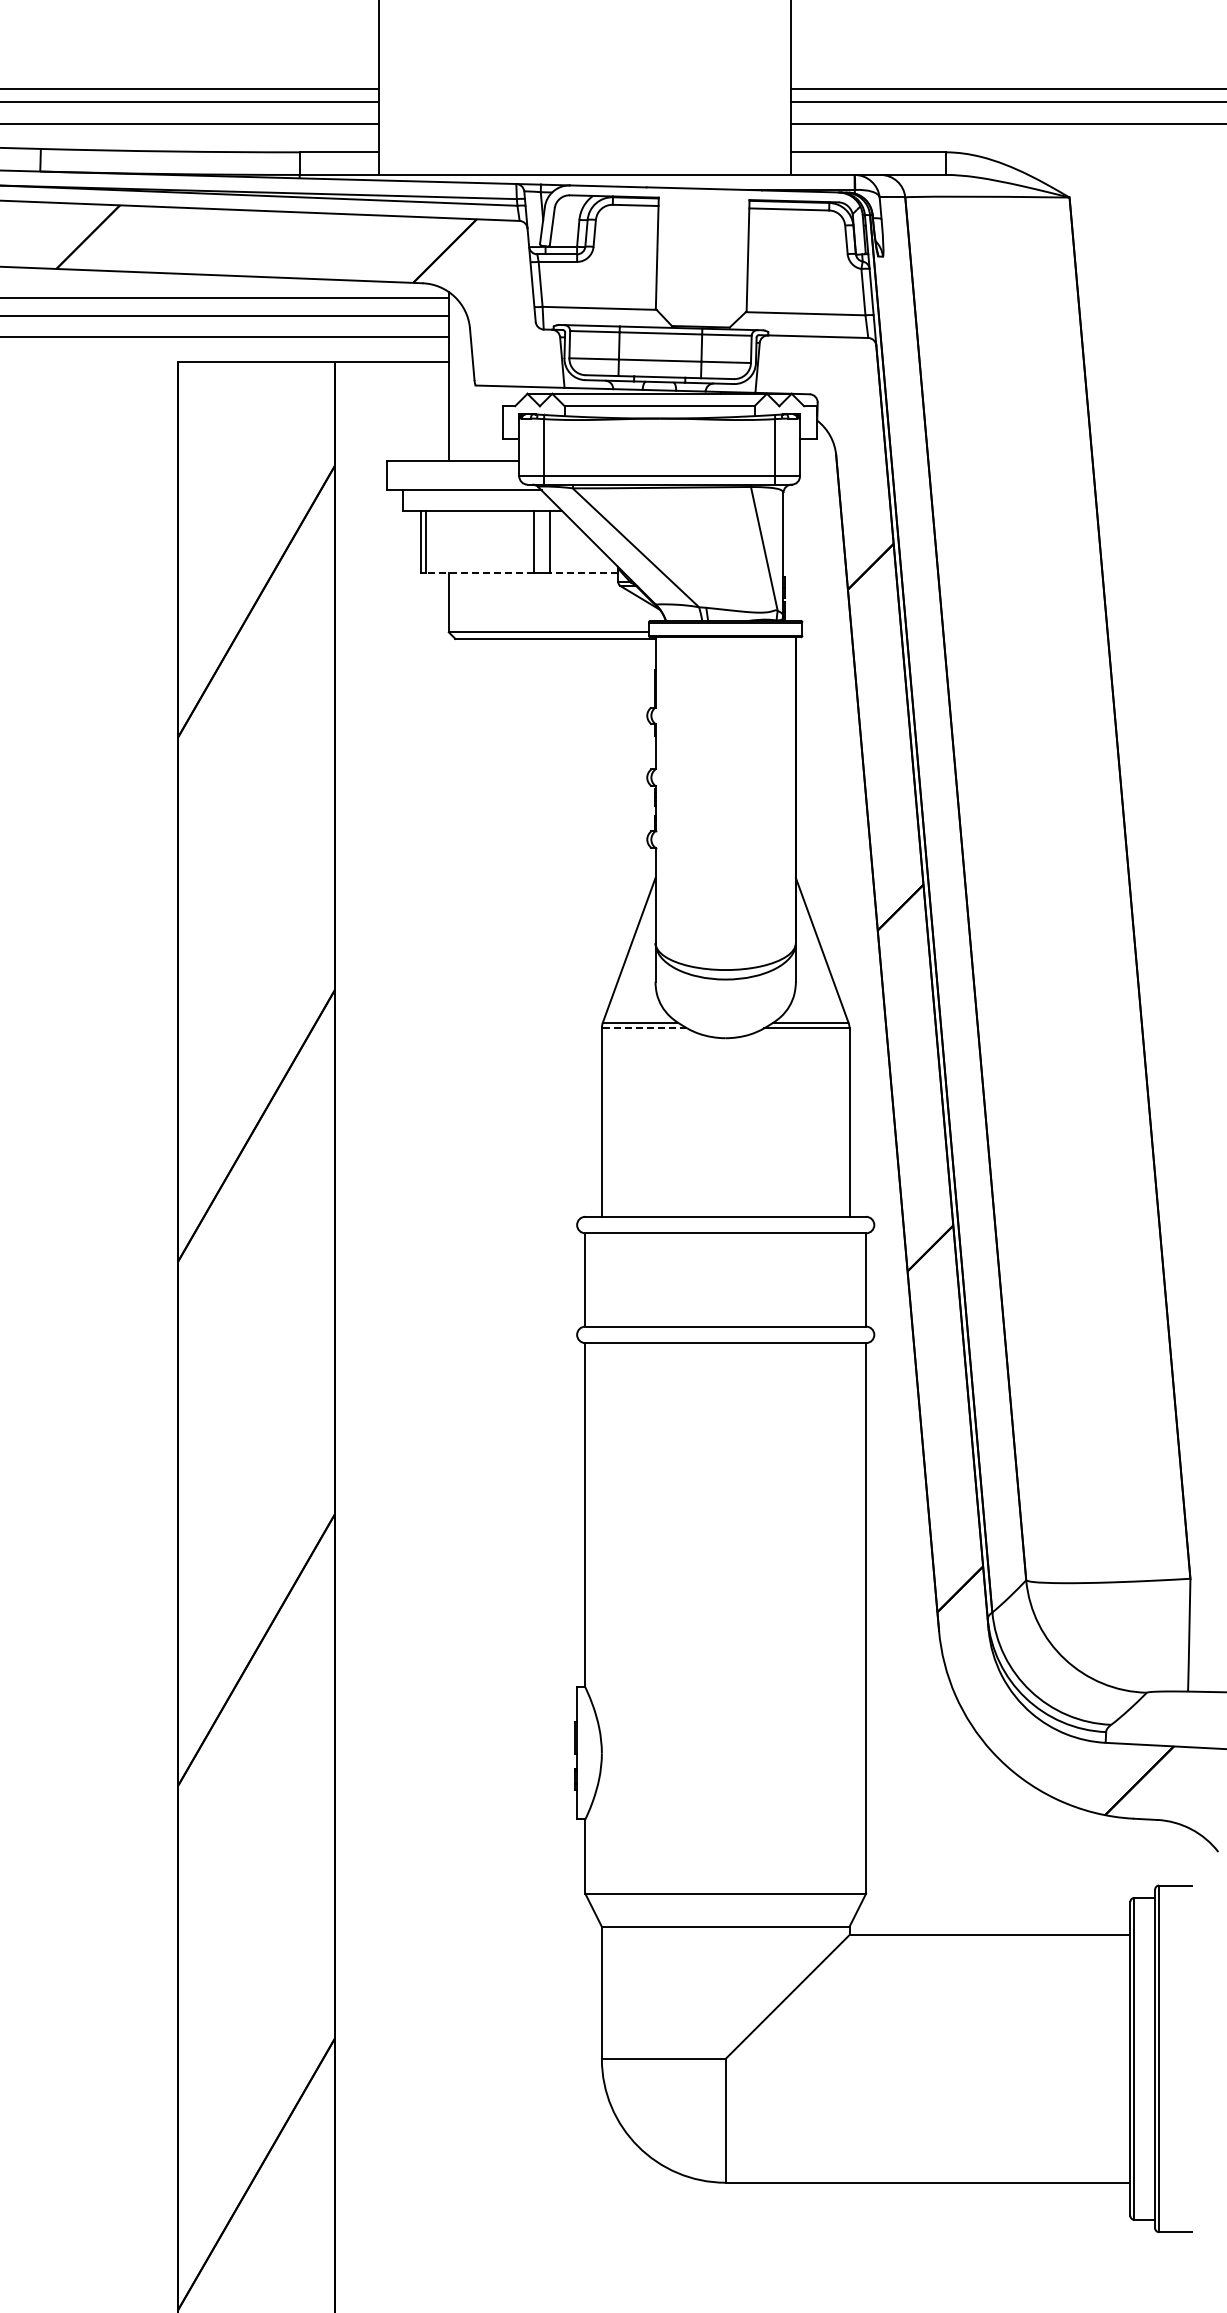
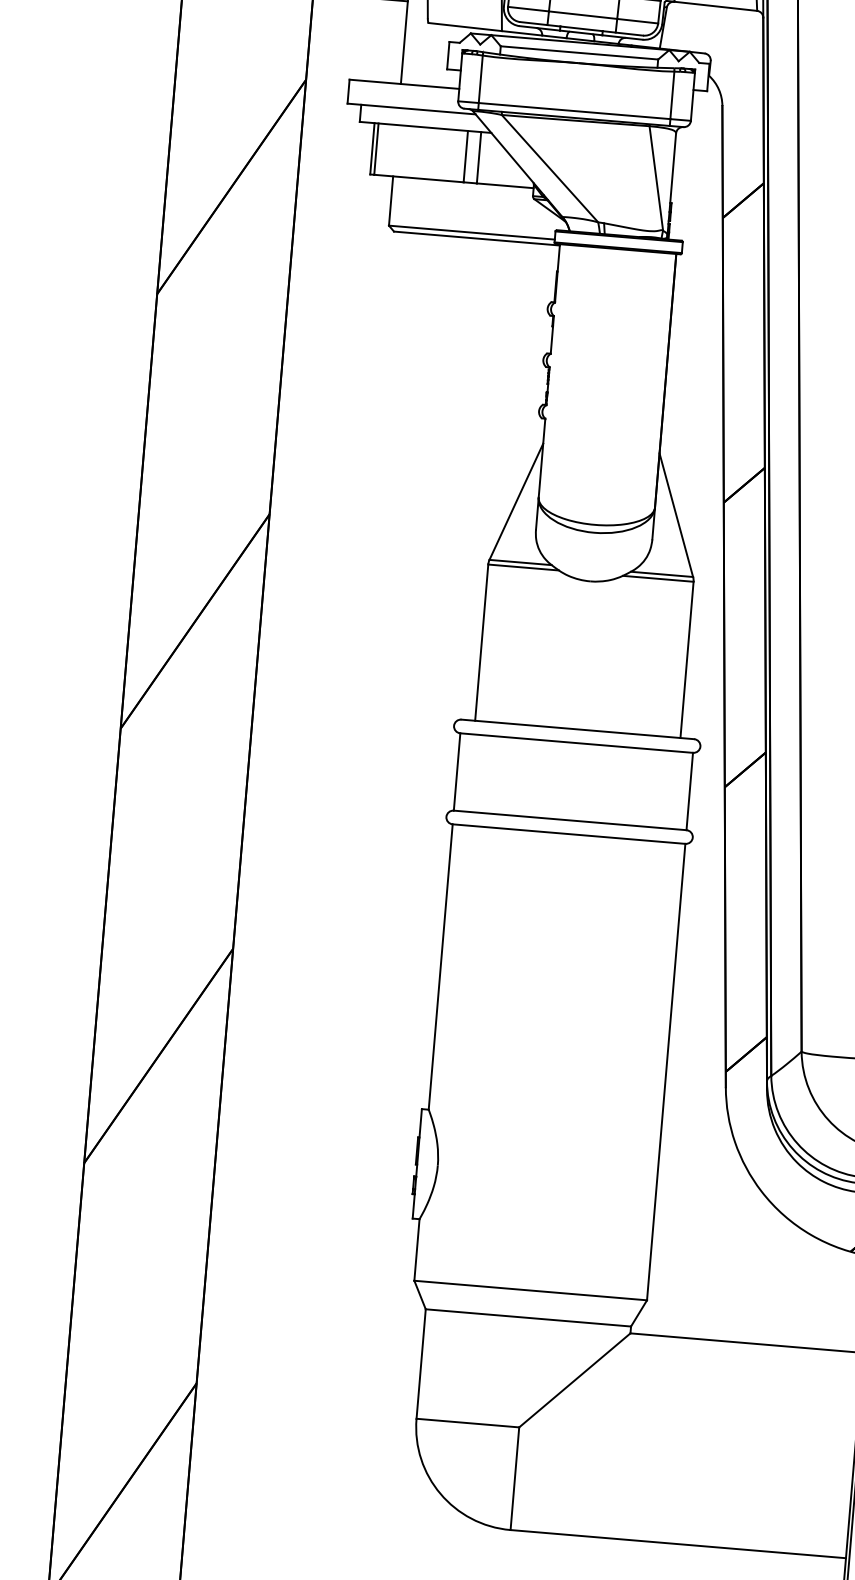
line: (479, 572) -> (418, 178), dashed -> solid
line: (583, 572) -> (504, 185), dashed -> solid
line: (644, 1028) -> (523, 567), dashed -> solid

